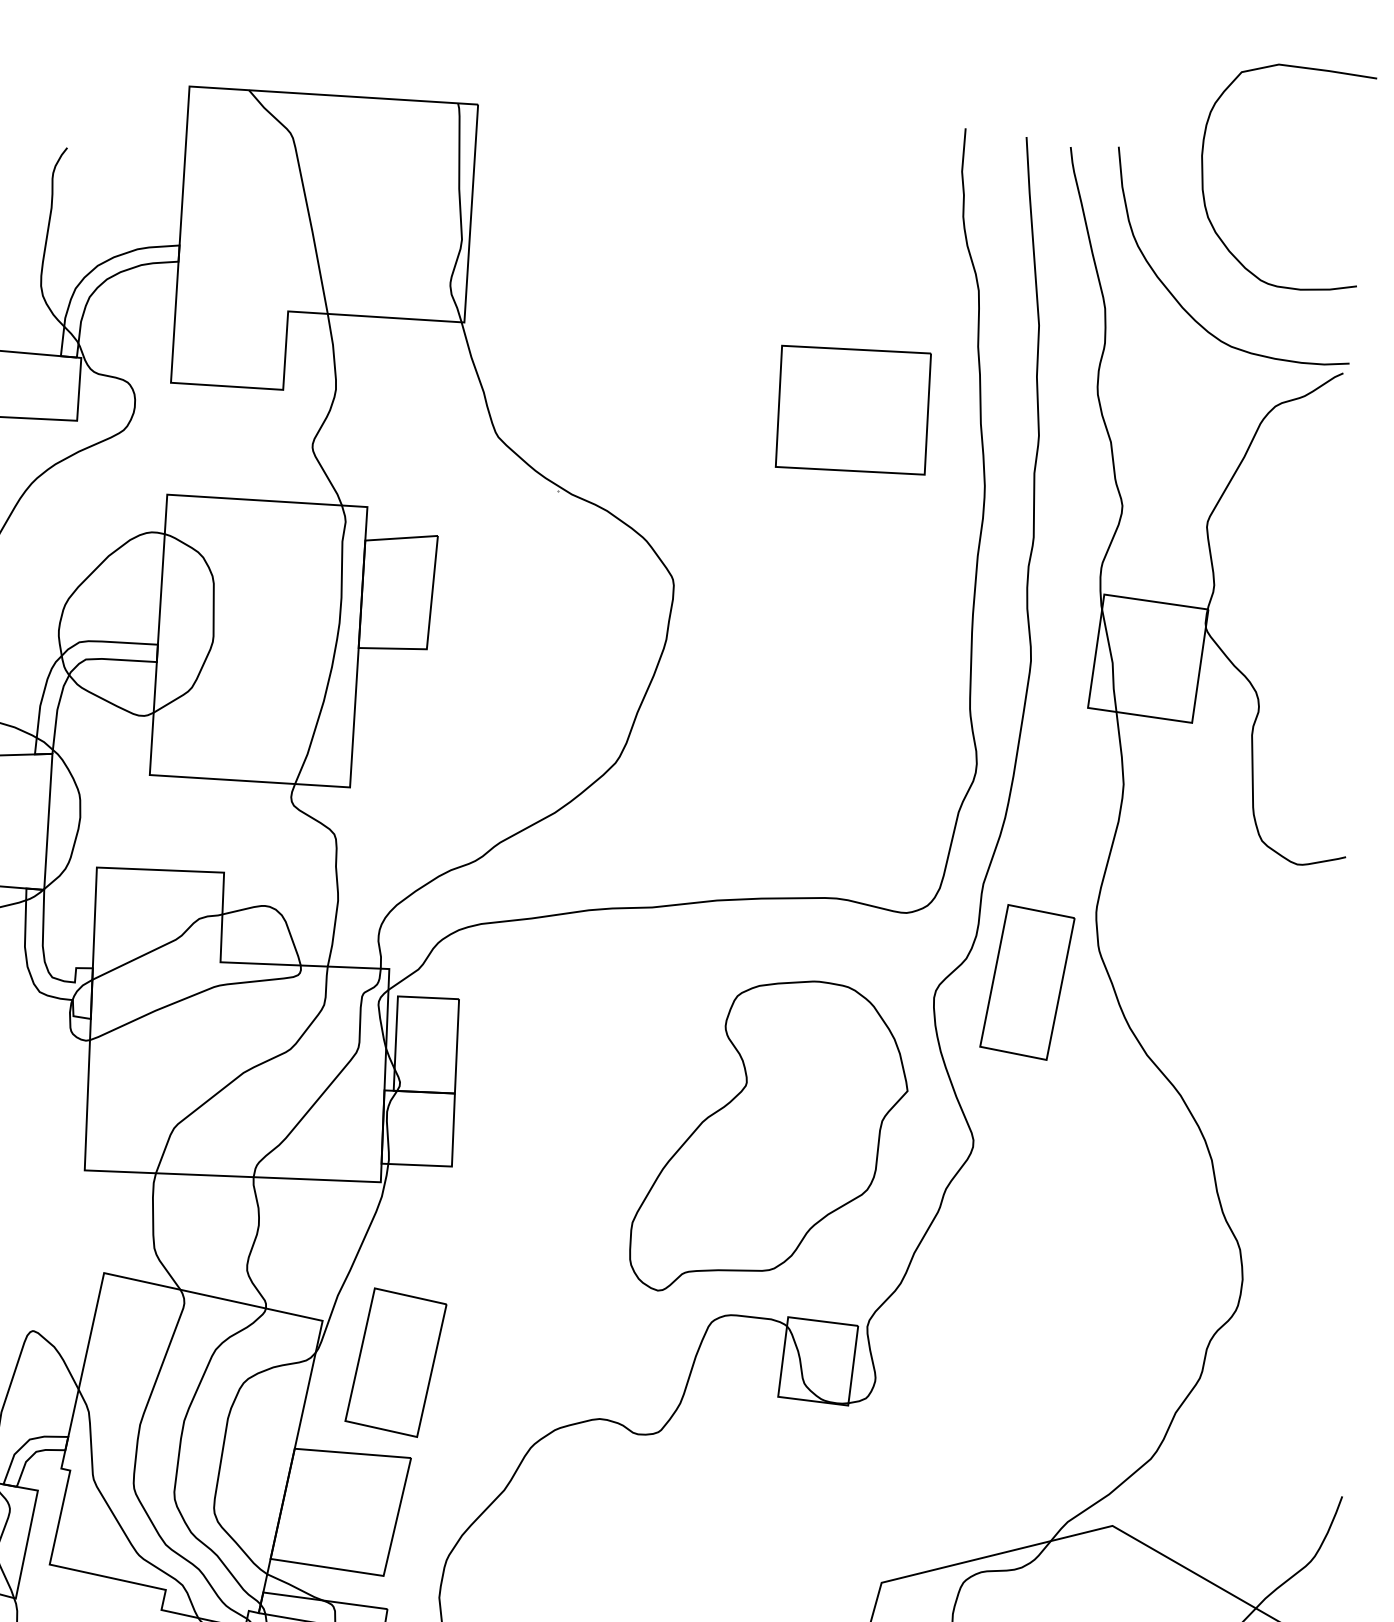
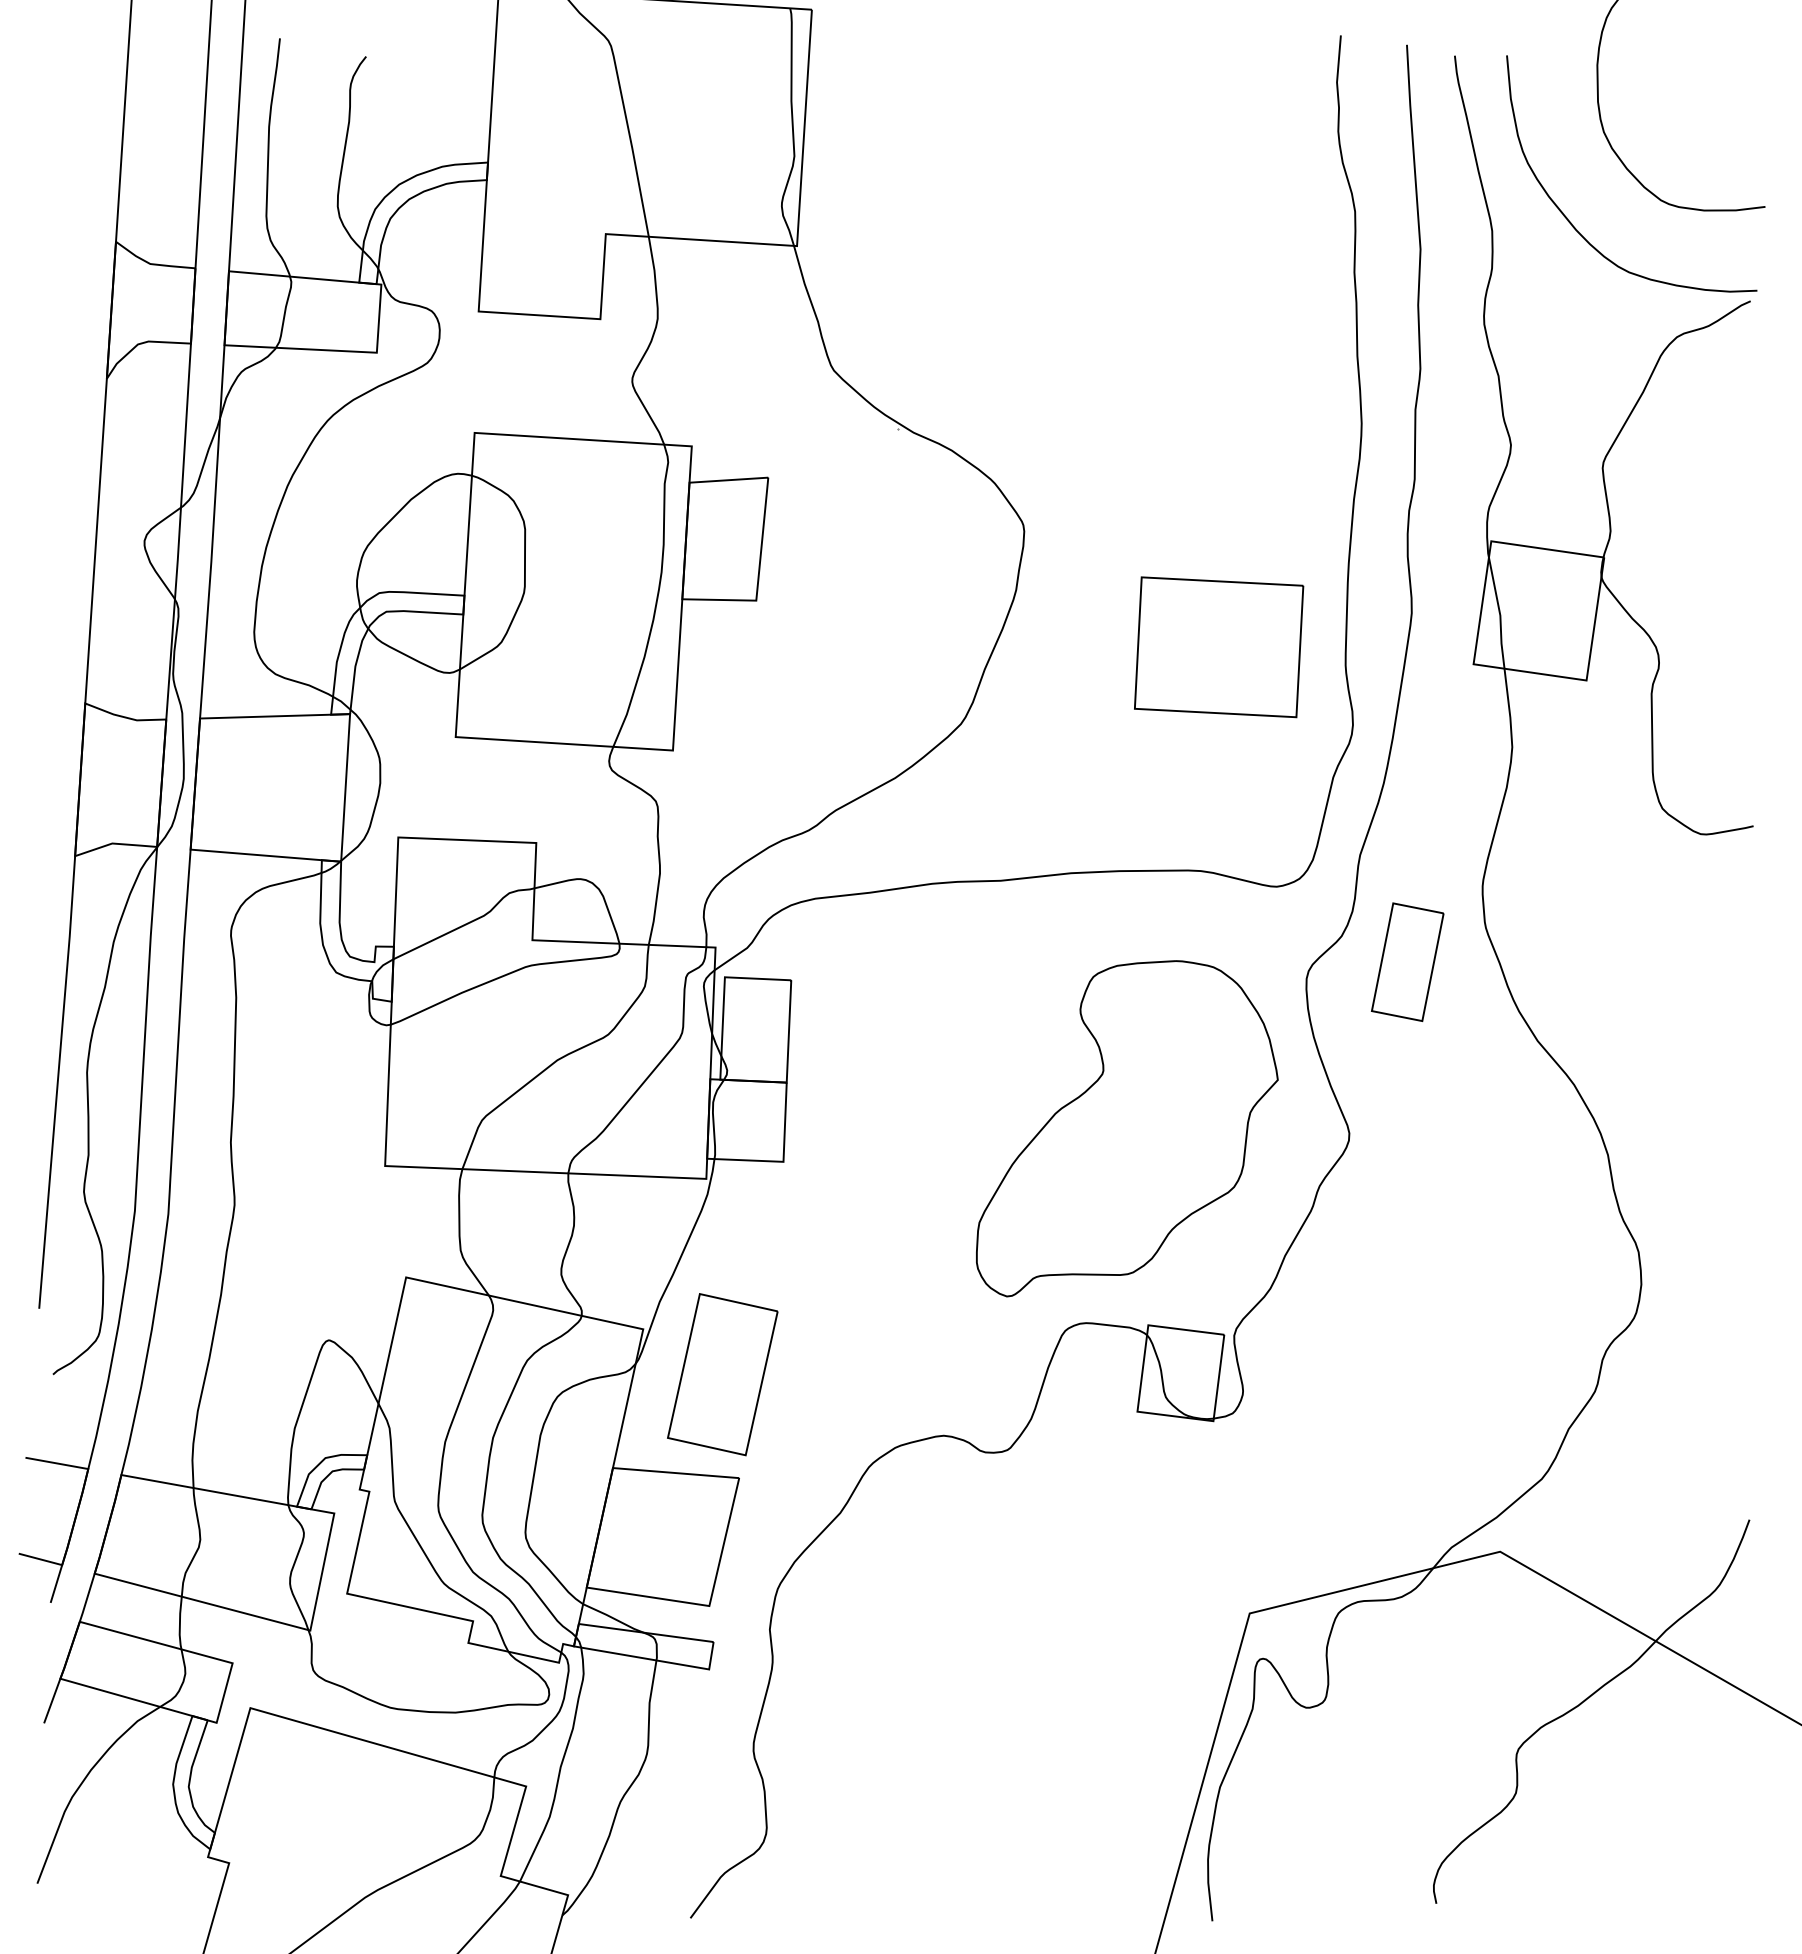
part: (853, 410) -> (1219, 647), moved
part: (1027, 982) -> (1407, 962), size x0.7

